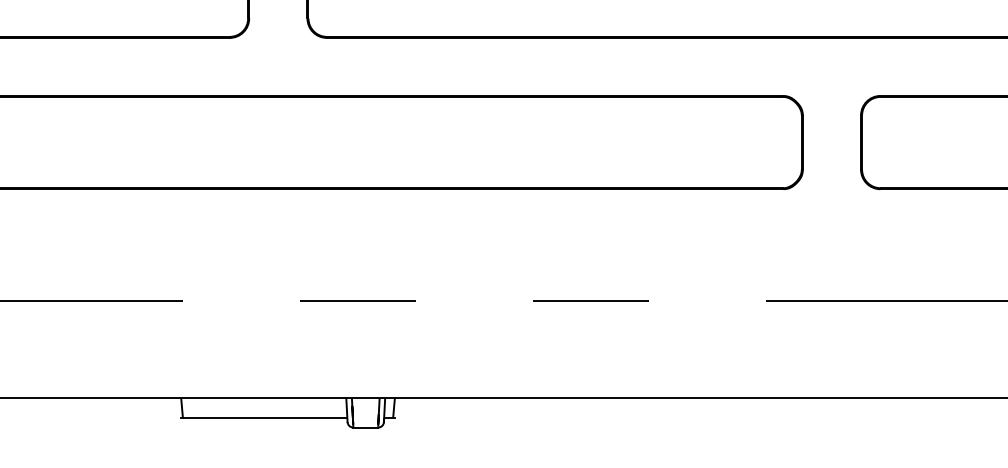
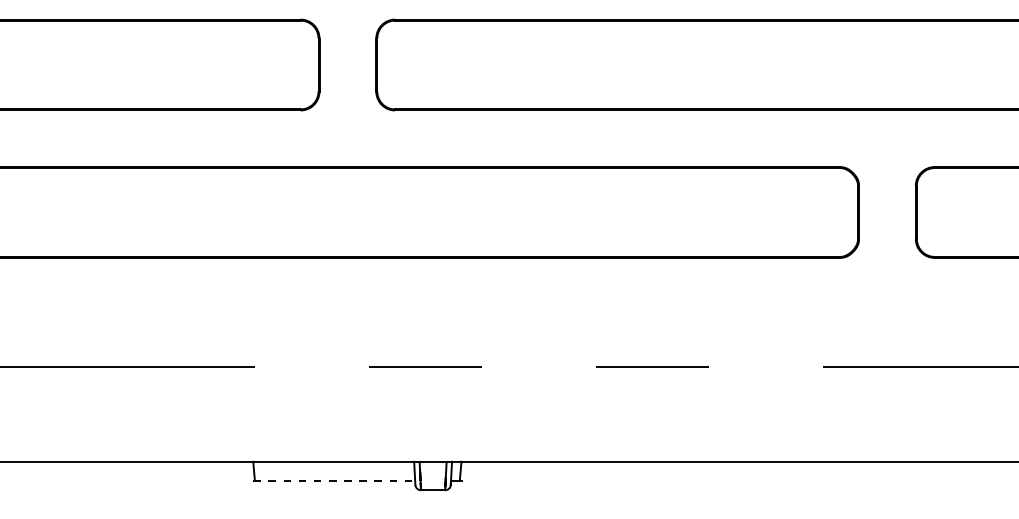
line: (264, 417) -> (334, 480), solid -> dashed

